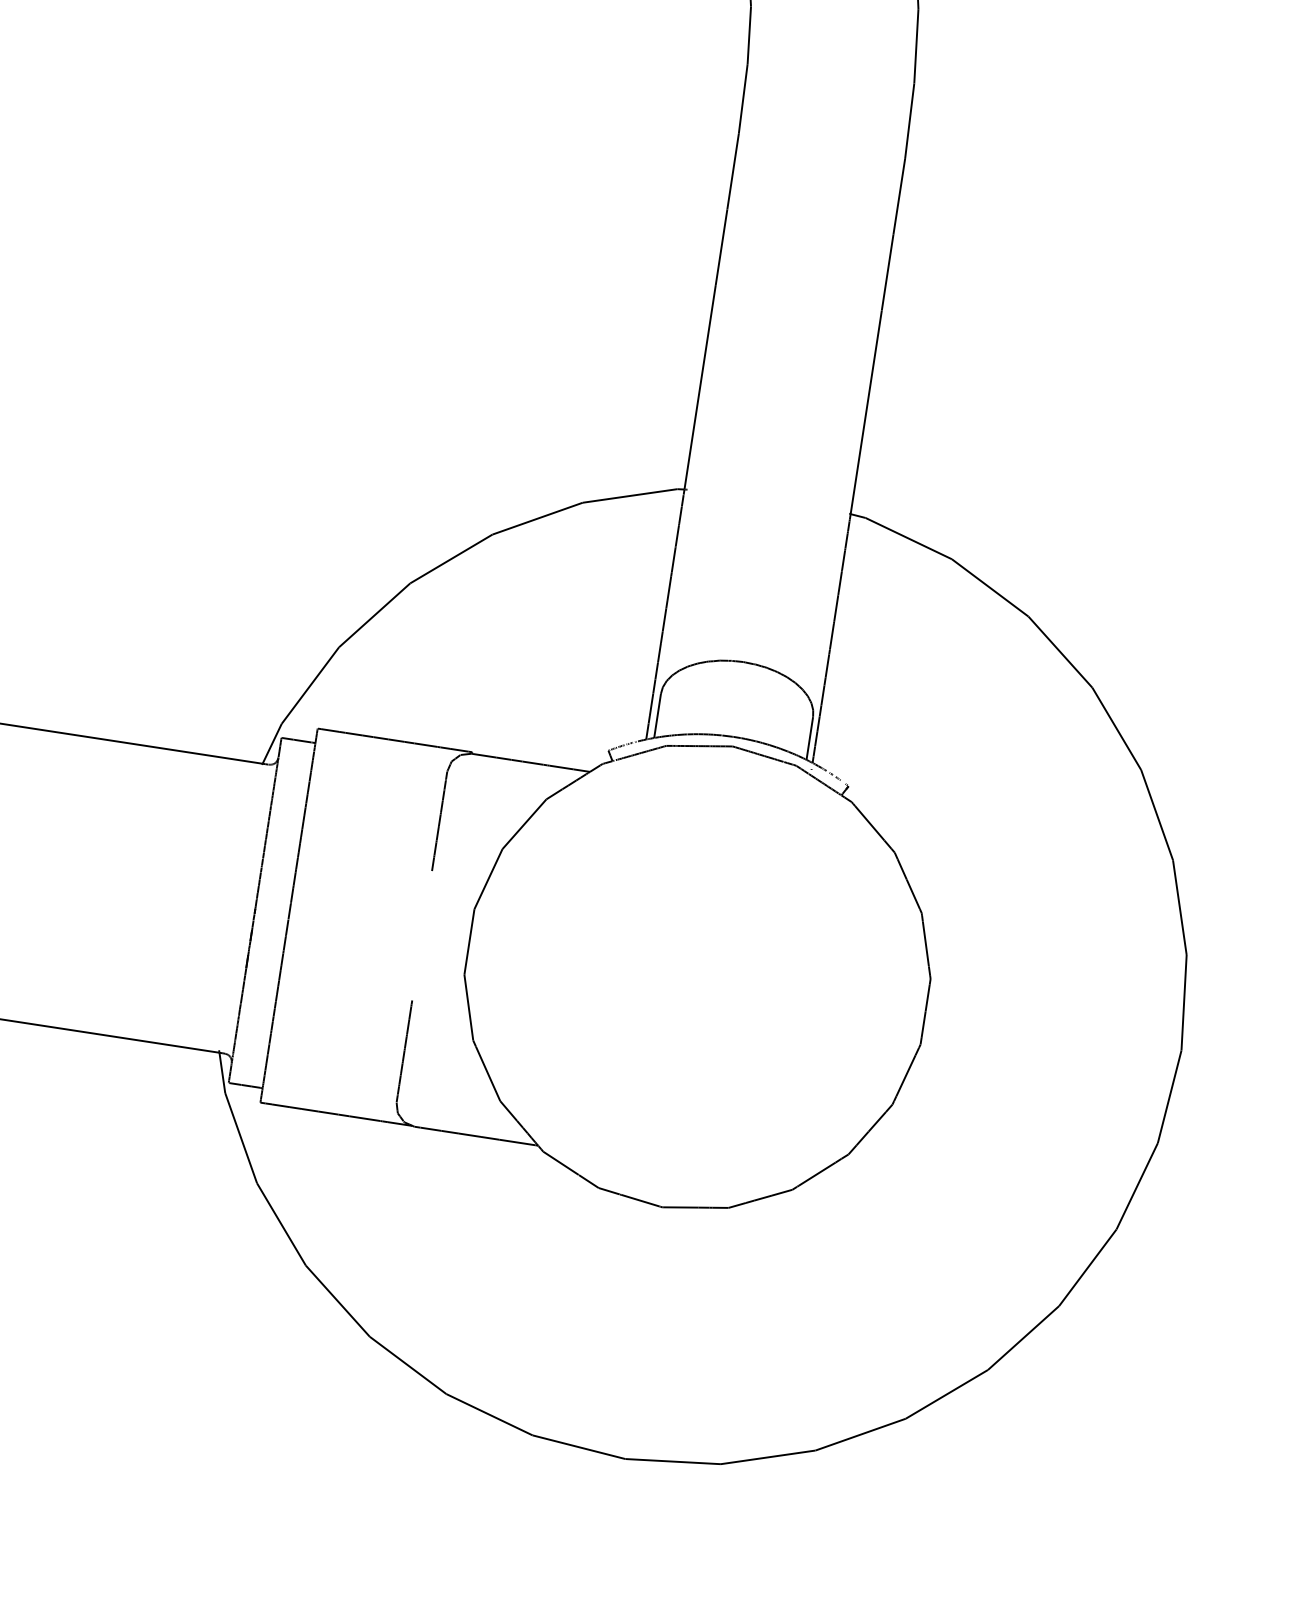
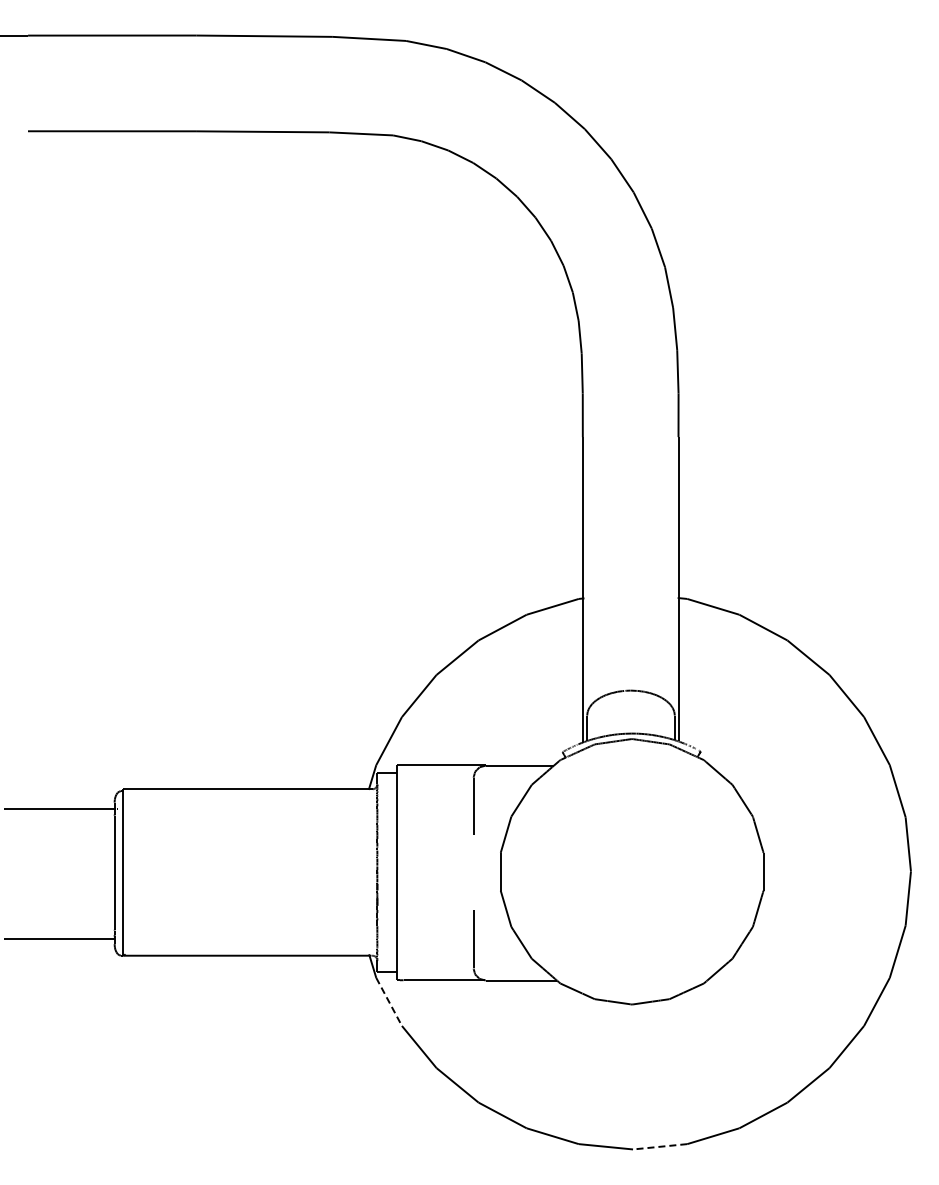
line: (241, 1139) -> (389, 1002), solid -> dashed
line: (672, 1460) -> (659, 1146), solid -> dashed

